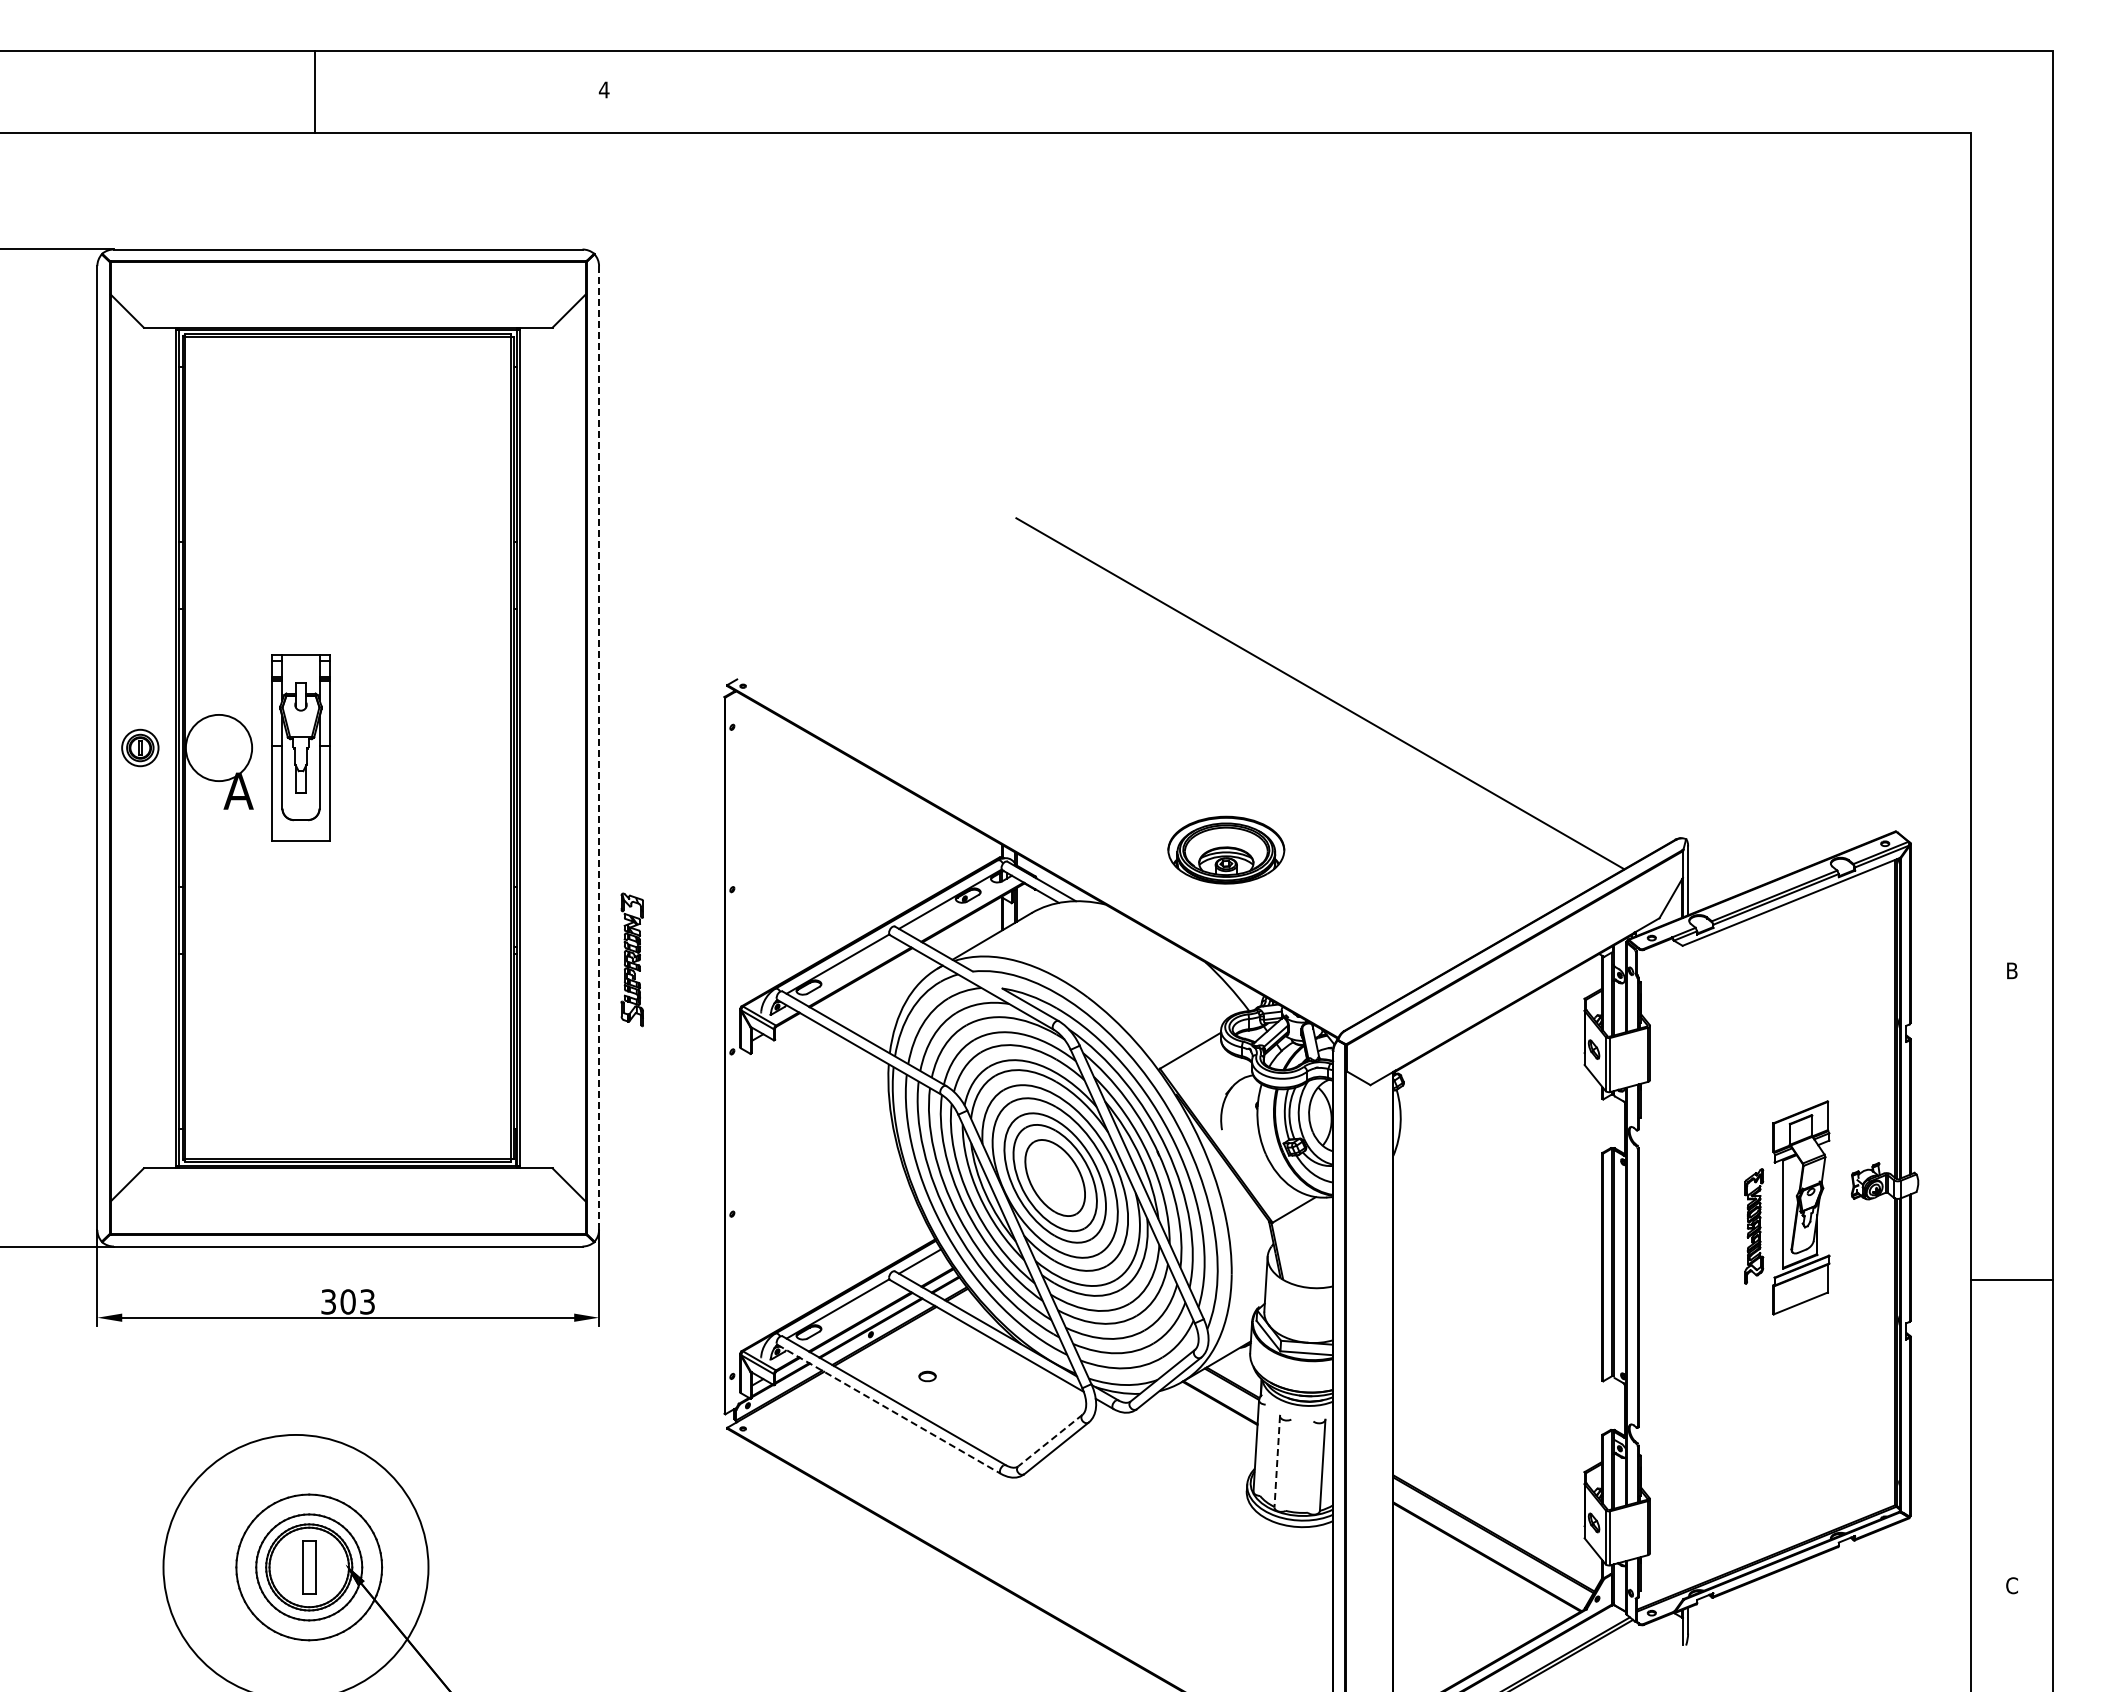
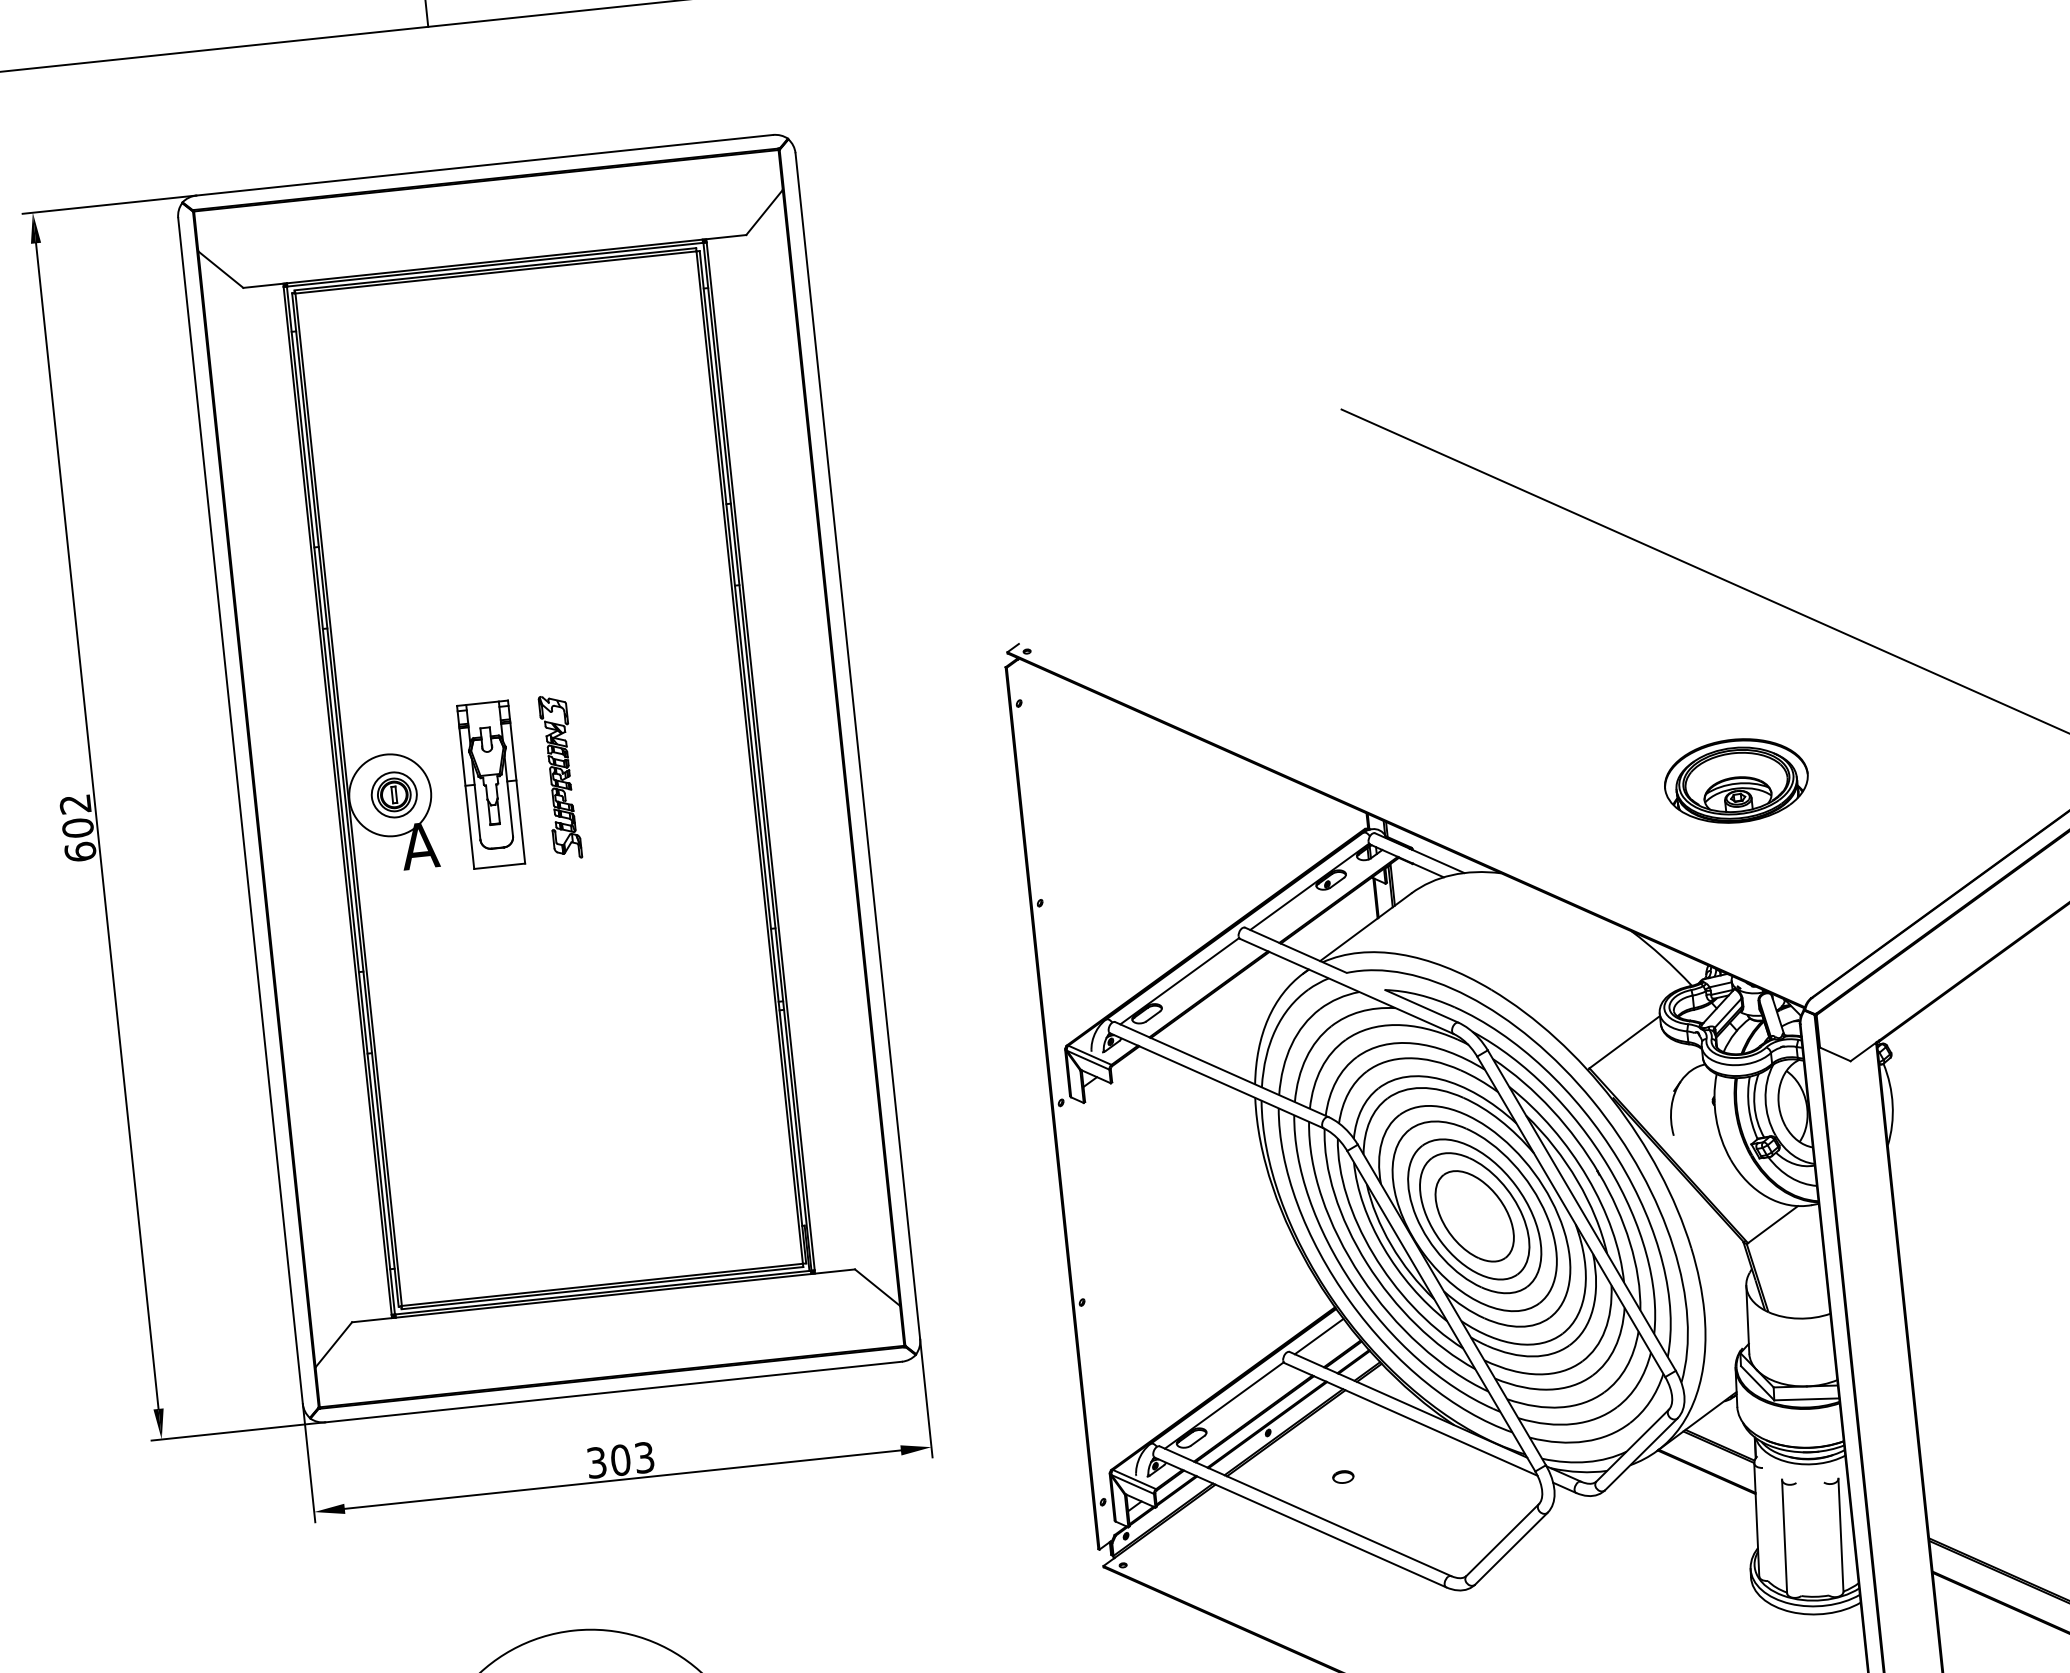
part: (140, 747) -> (394, 794), moved
part: (300, 747) -> (490, 784), size x0.71
line: (599, 748) -> (858, 746), dashed -> solid
part: (1226, 849) -> (1736, 780), moved
part: (631, 959) -> (559, 776), moved
line: (889, 1409) -> (1300, 1522), dashed -> solid
line: (1050, 1440) -> (1502, 1539), dashed -> solid
line: (1277, 1461) -> (1784, 1536), dashed -> solid

